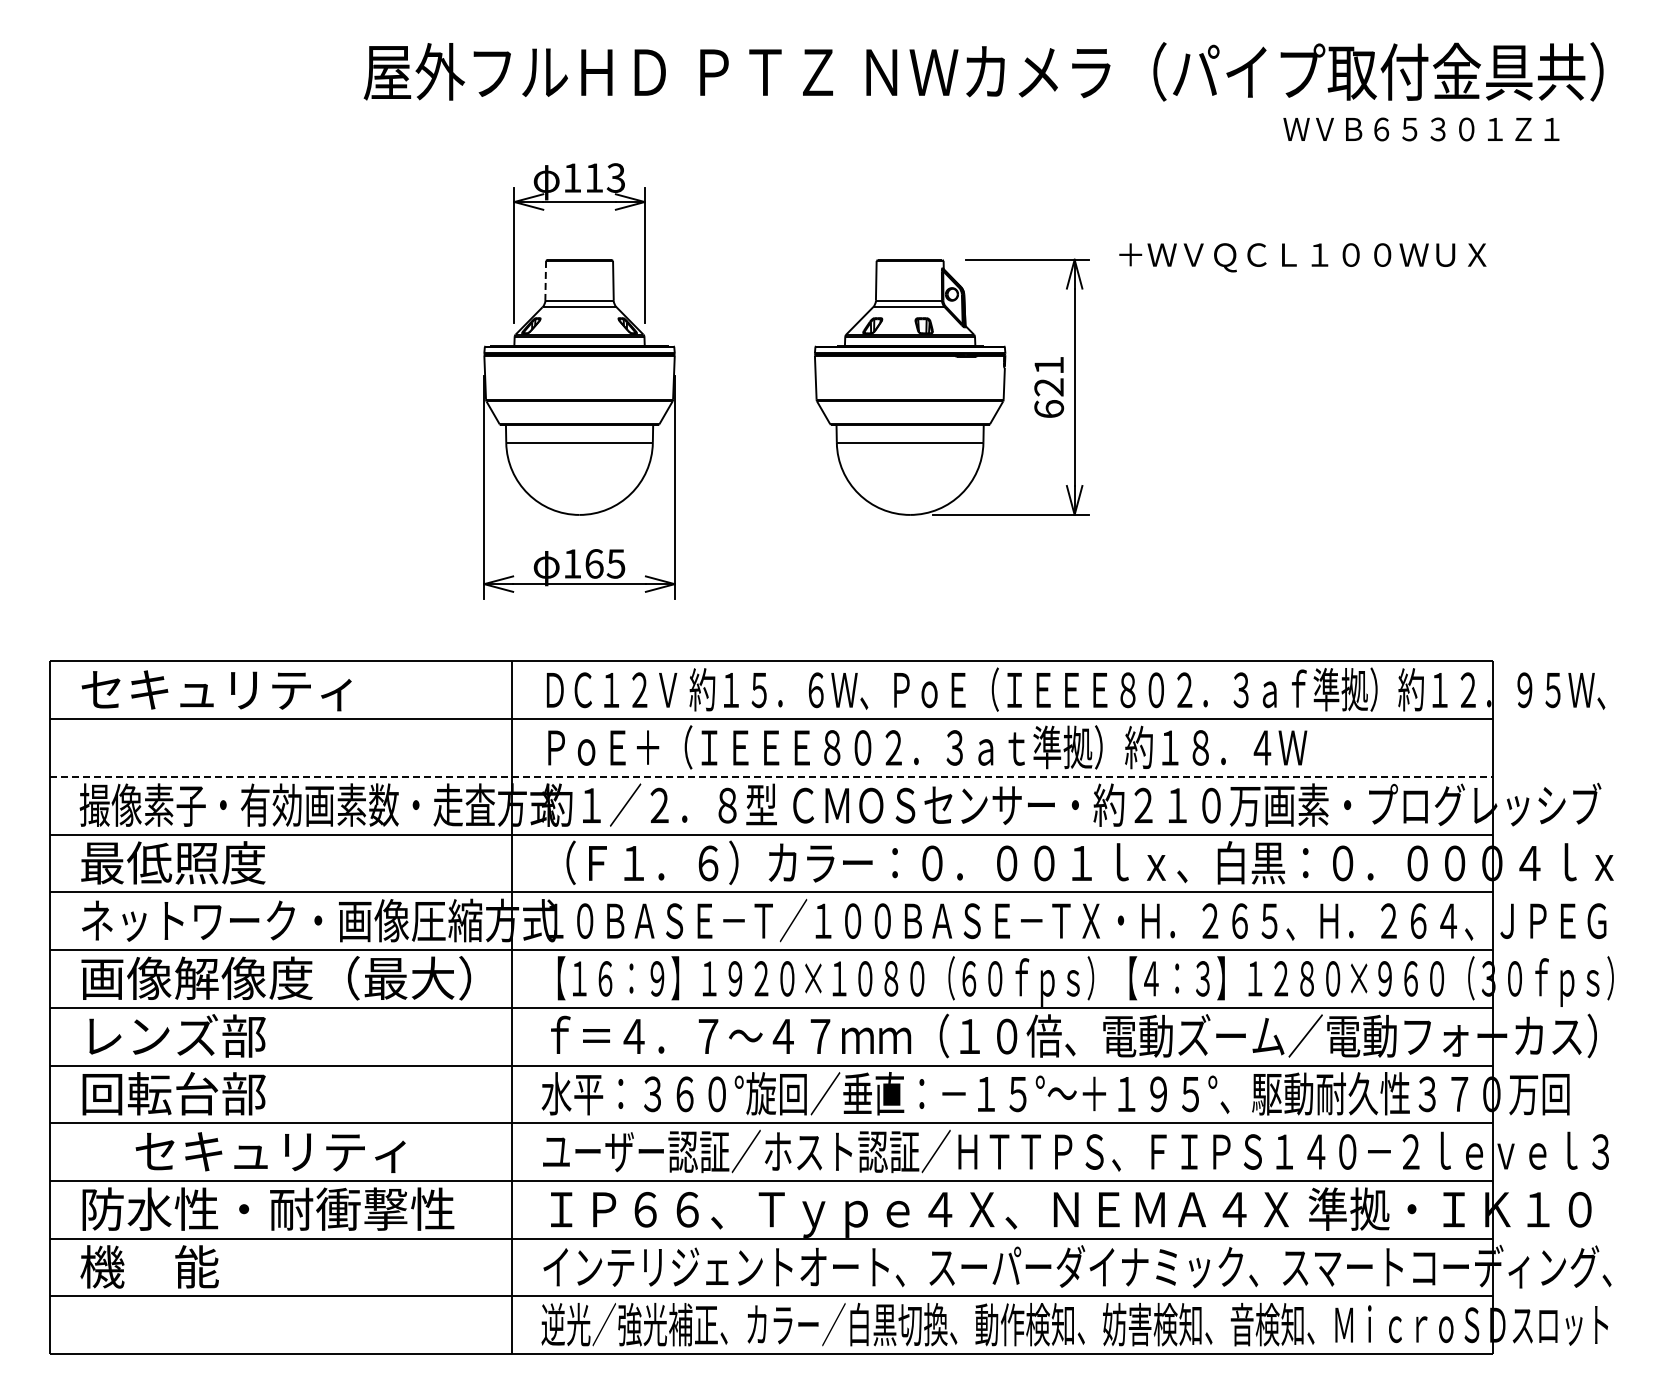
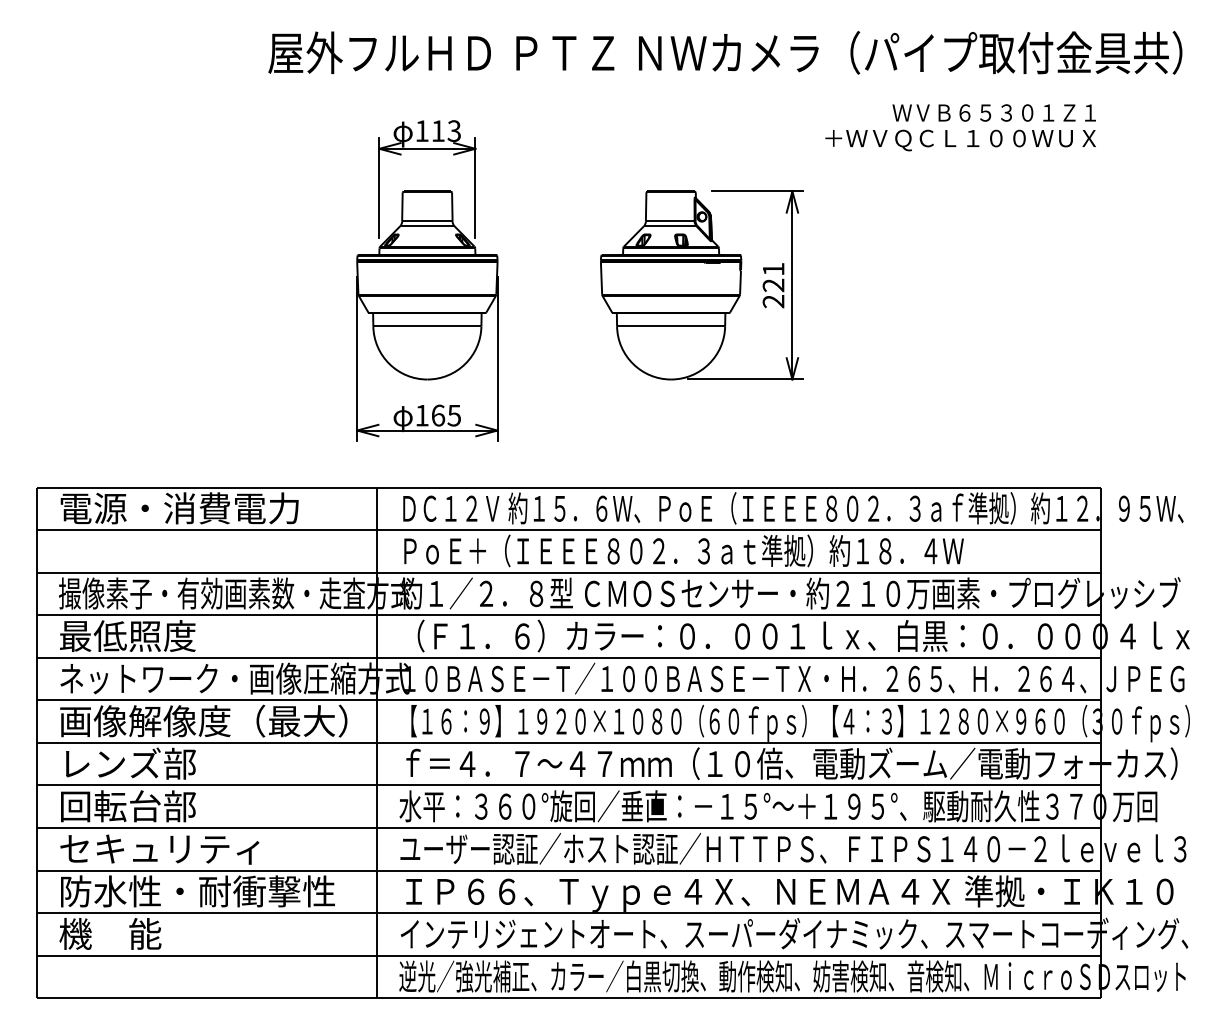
text: (1421, 129) -> (994, 113), moved
text: (1302, 257) -> (960, 140), moved
line: (545, 280) -> (402, 206), dashed -> solid
text: (1049, 409) -> (773, 301), 621 -> 221
text: (242, 689) -> (178, 508), セキュリティ -> 電源・消費電力
line: (771, 776) -> (568, 572), dashed -> solid
text: (270, 1152) -> (159, 849), moved

